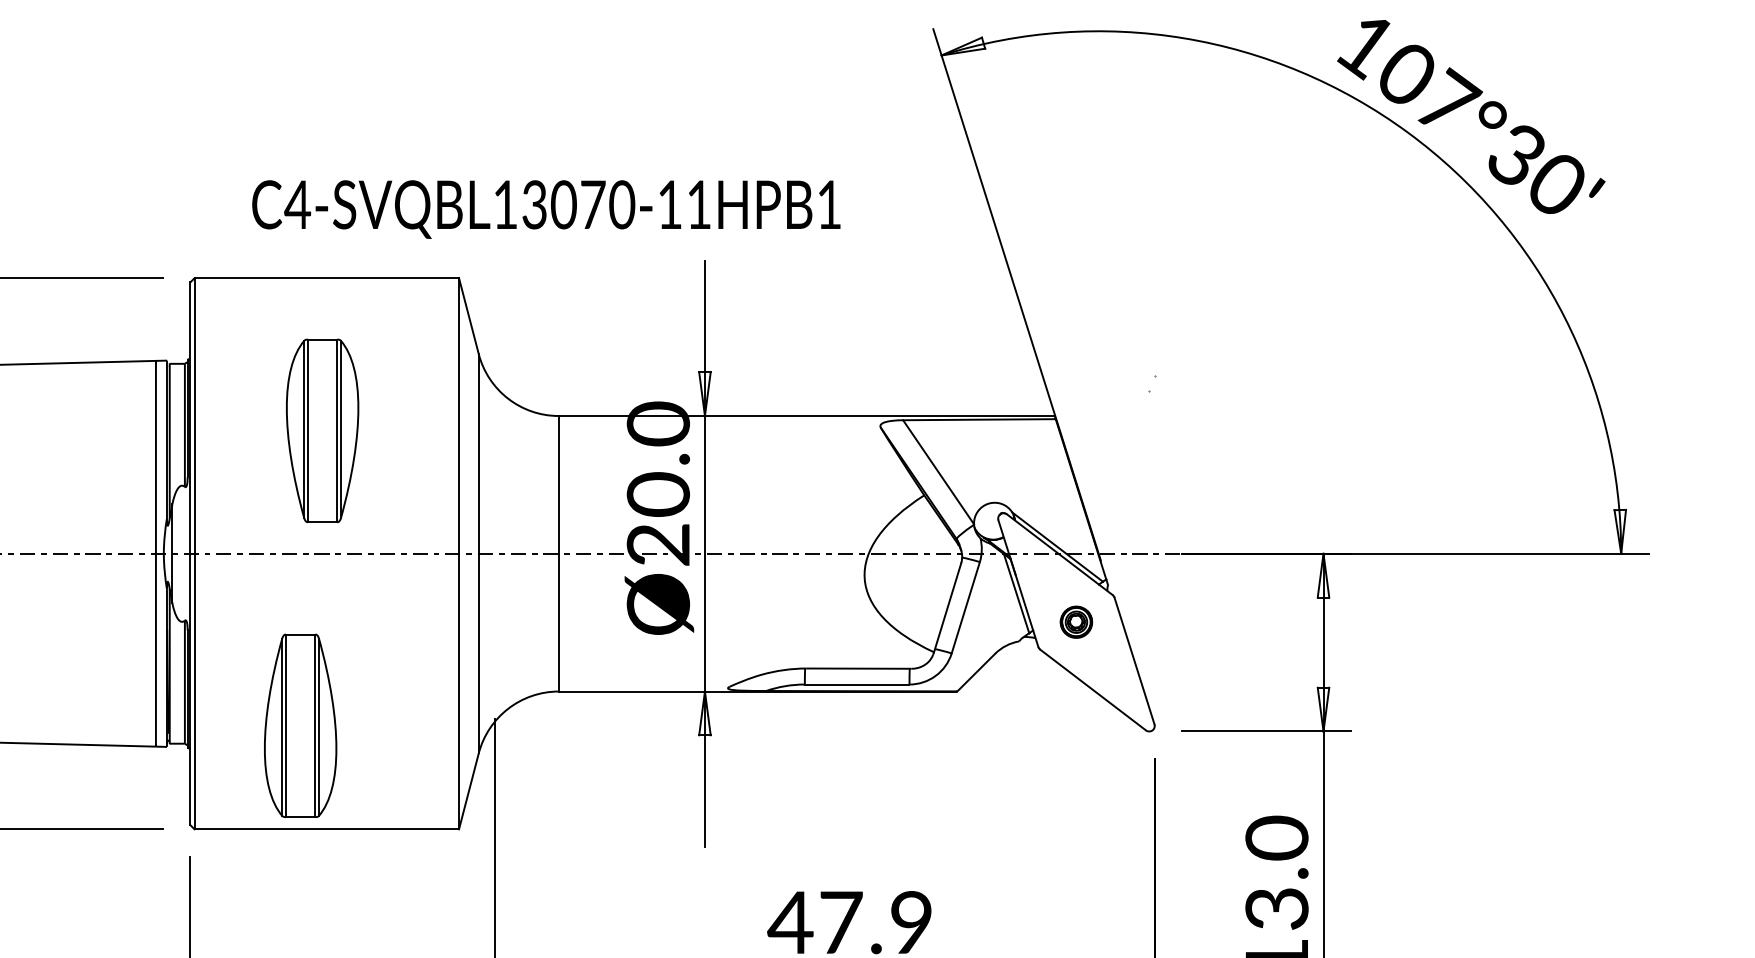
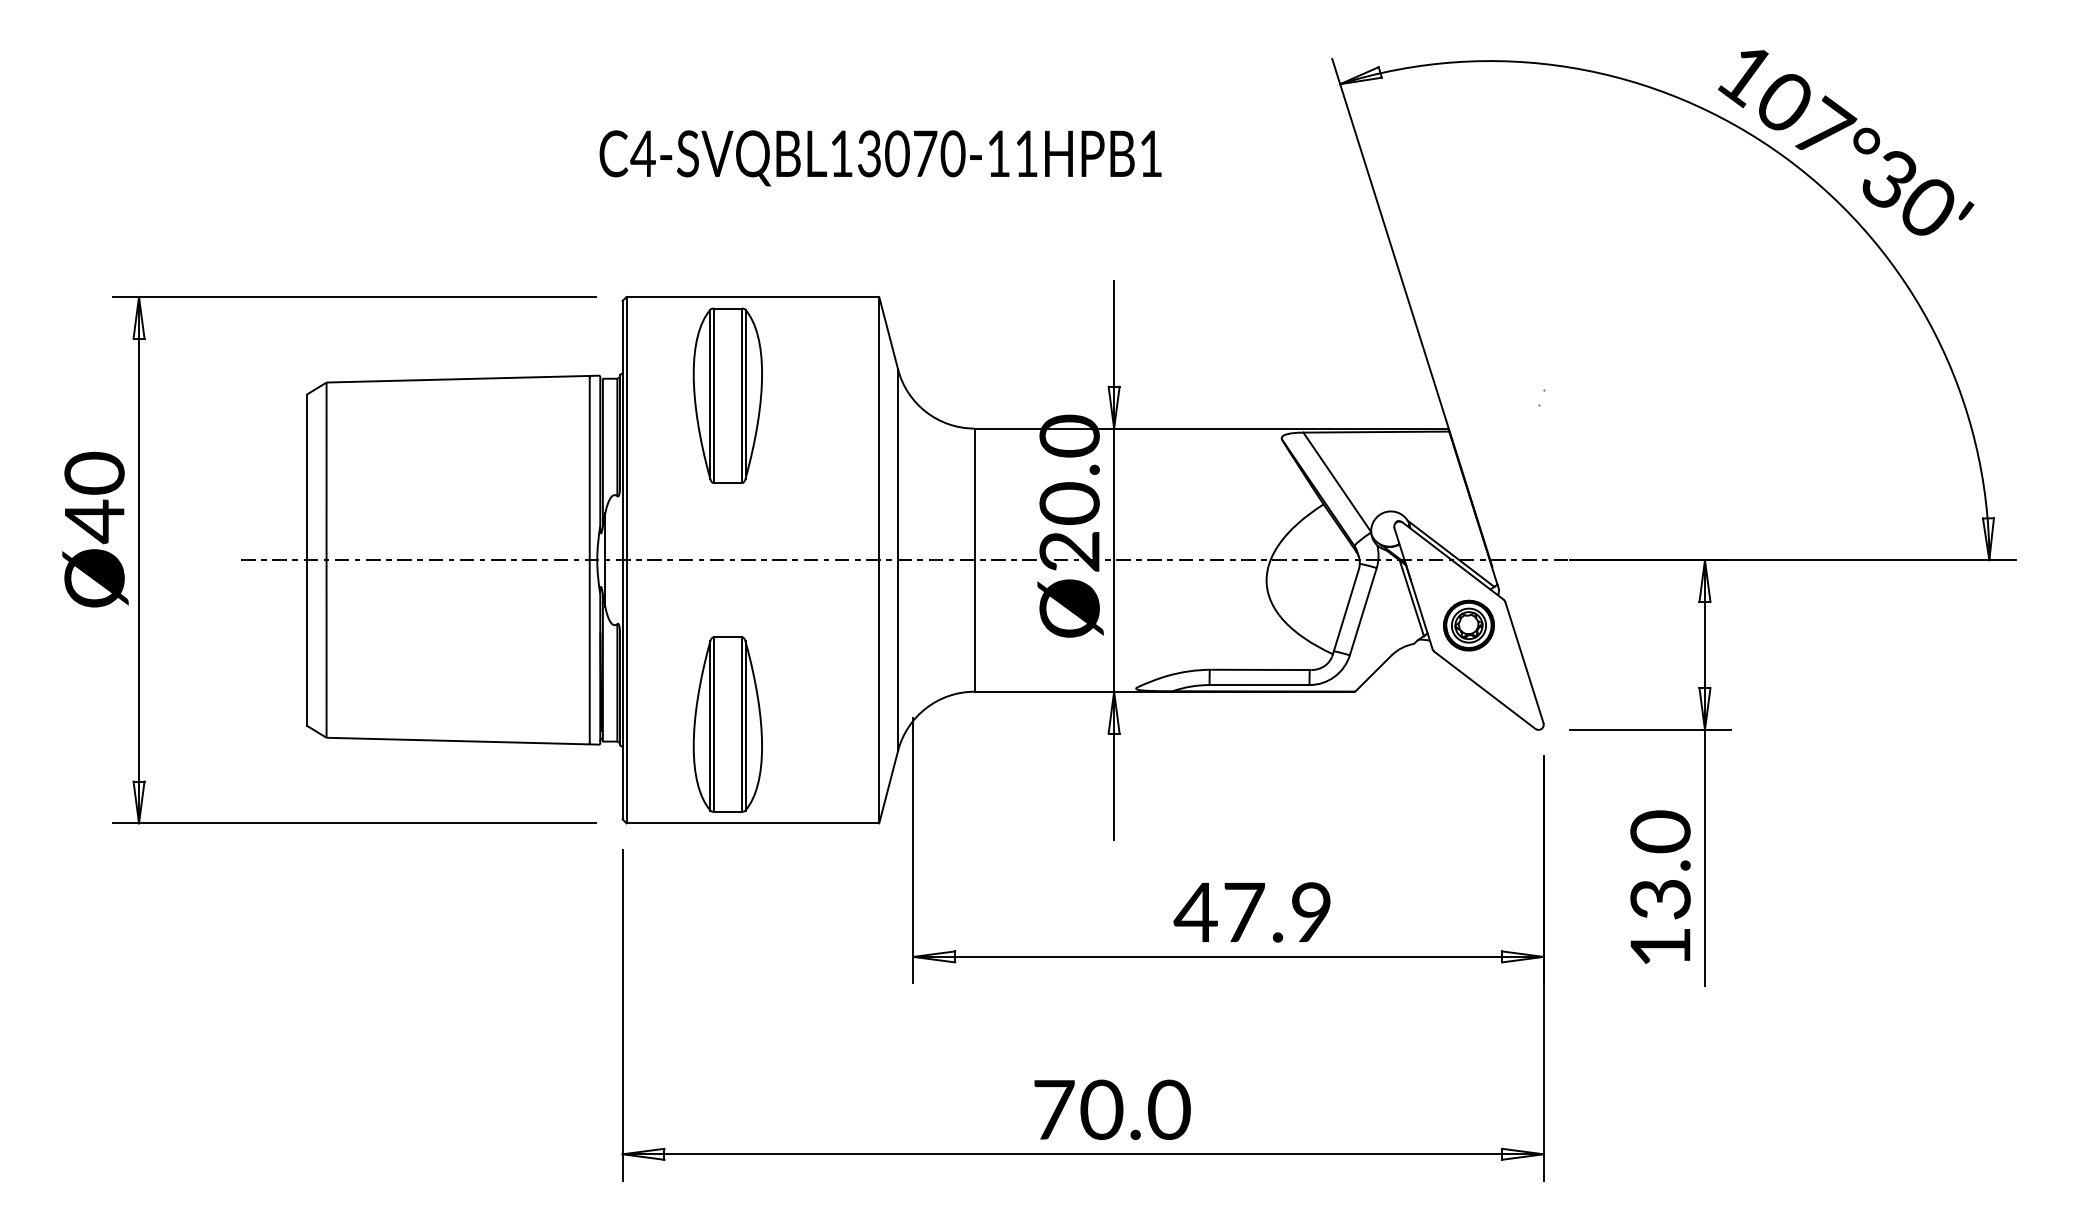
text: (546, 209) -> (880, 158), moved
part: (322, 430) -> (727, 395), moved
part: (1075, 622) -> (1468, 625), size x1.67

